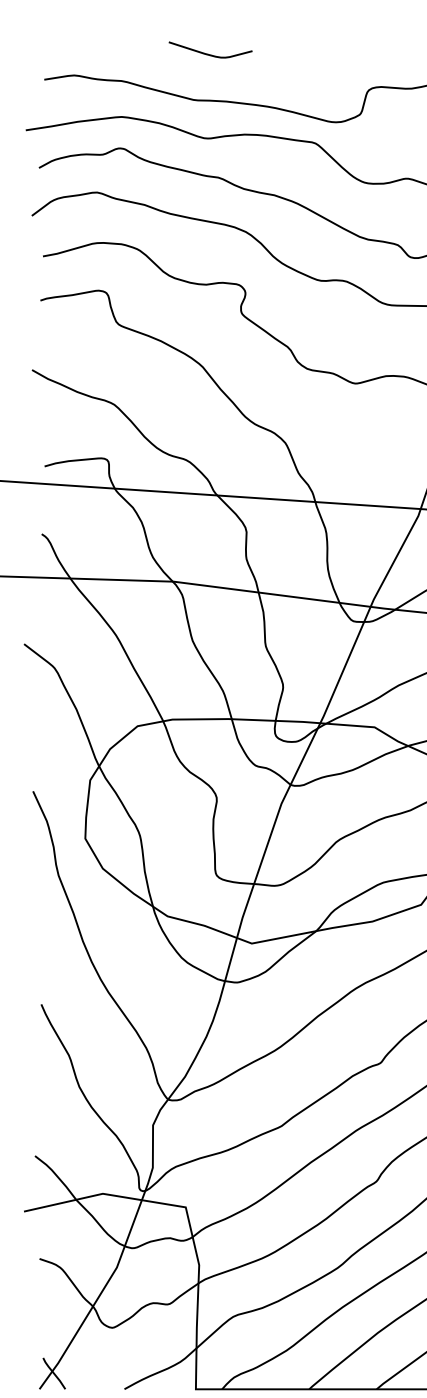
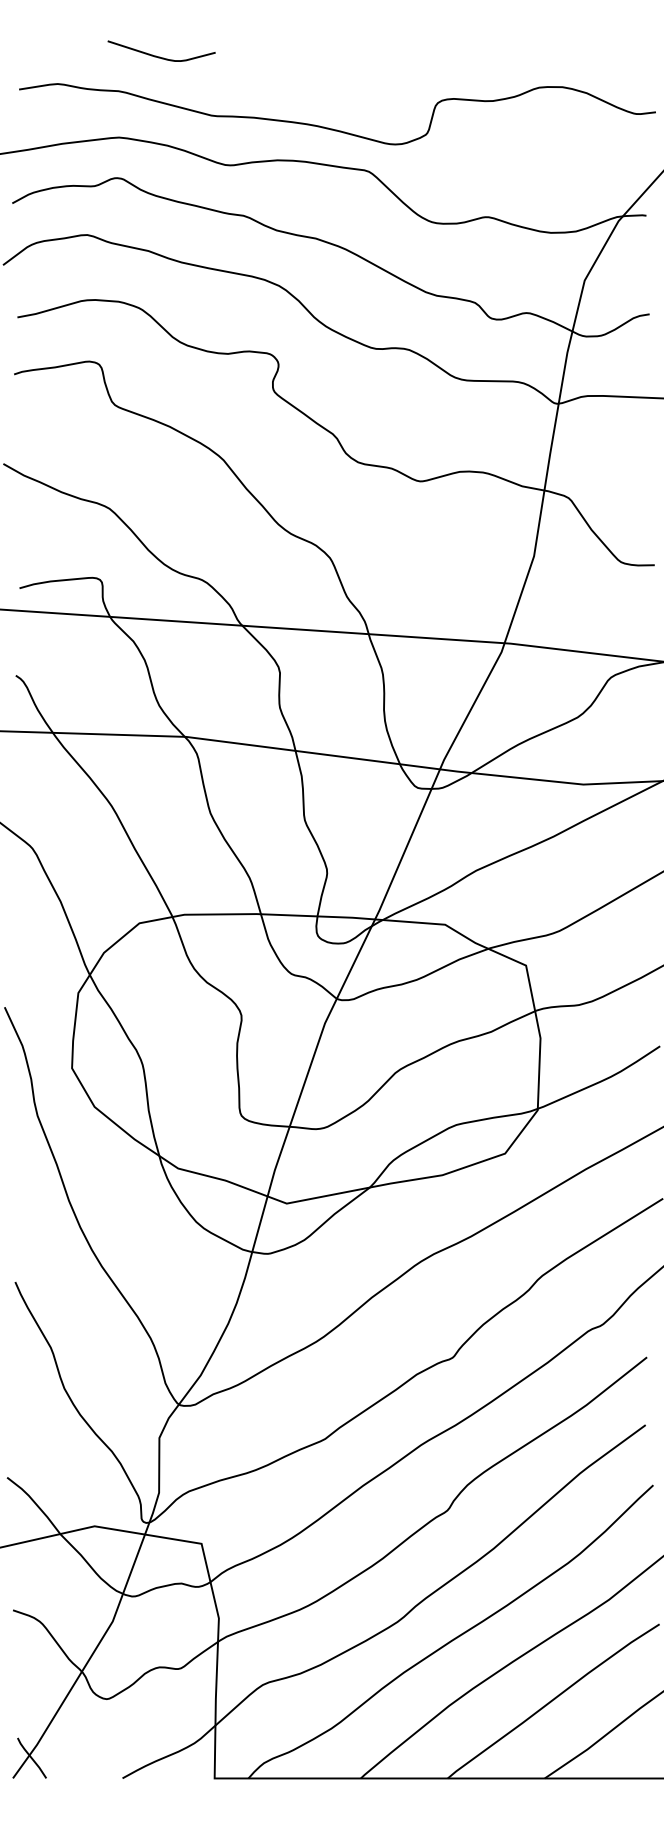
curve: (209, 54) -> (160, 56), moved

